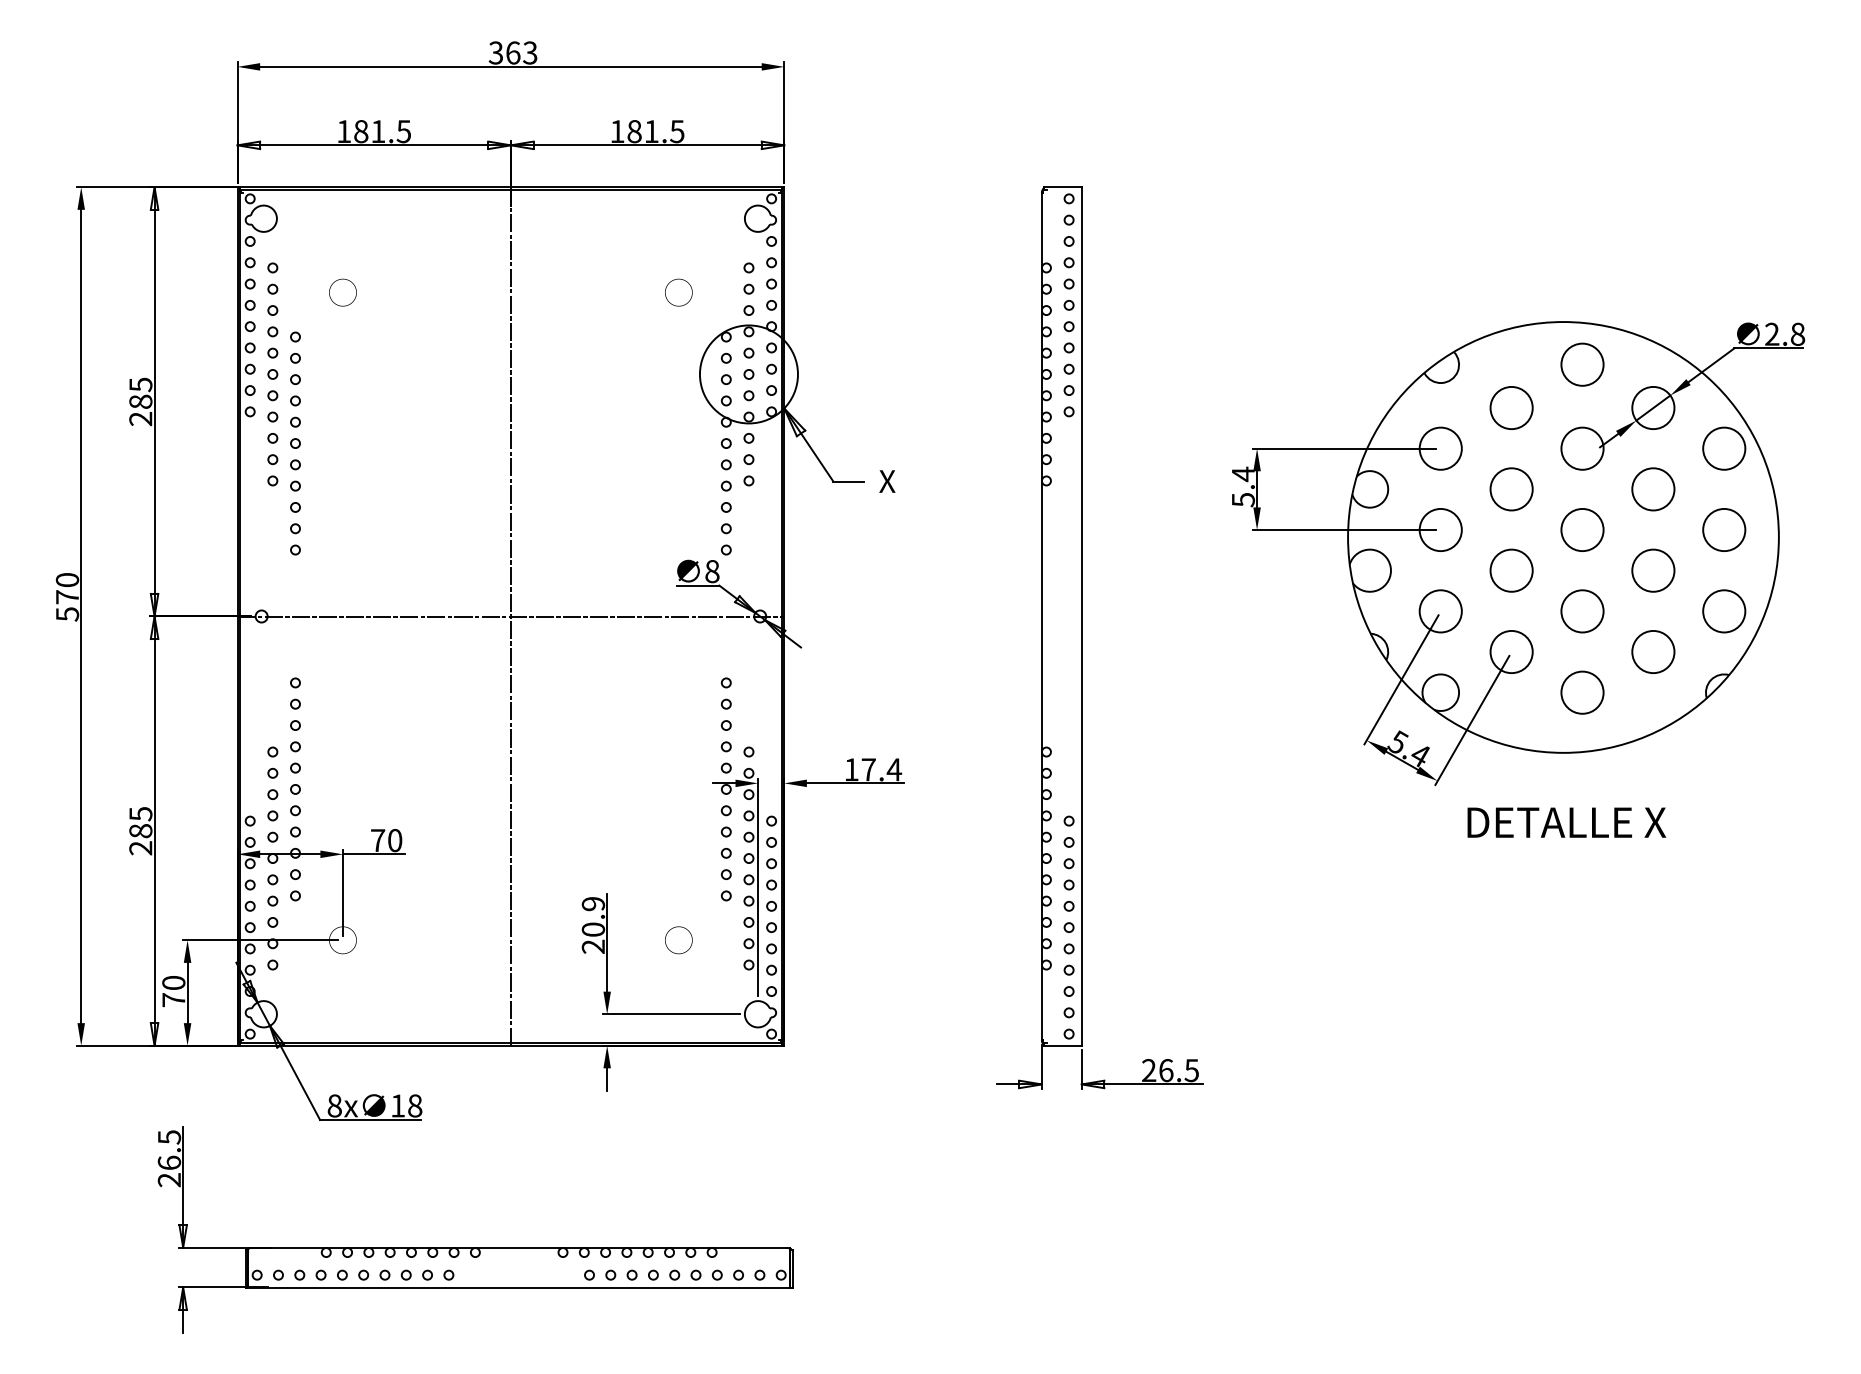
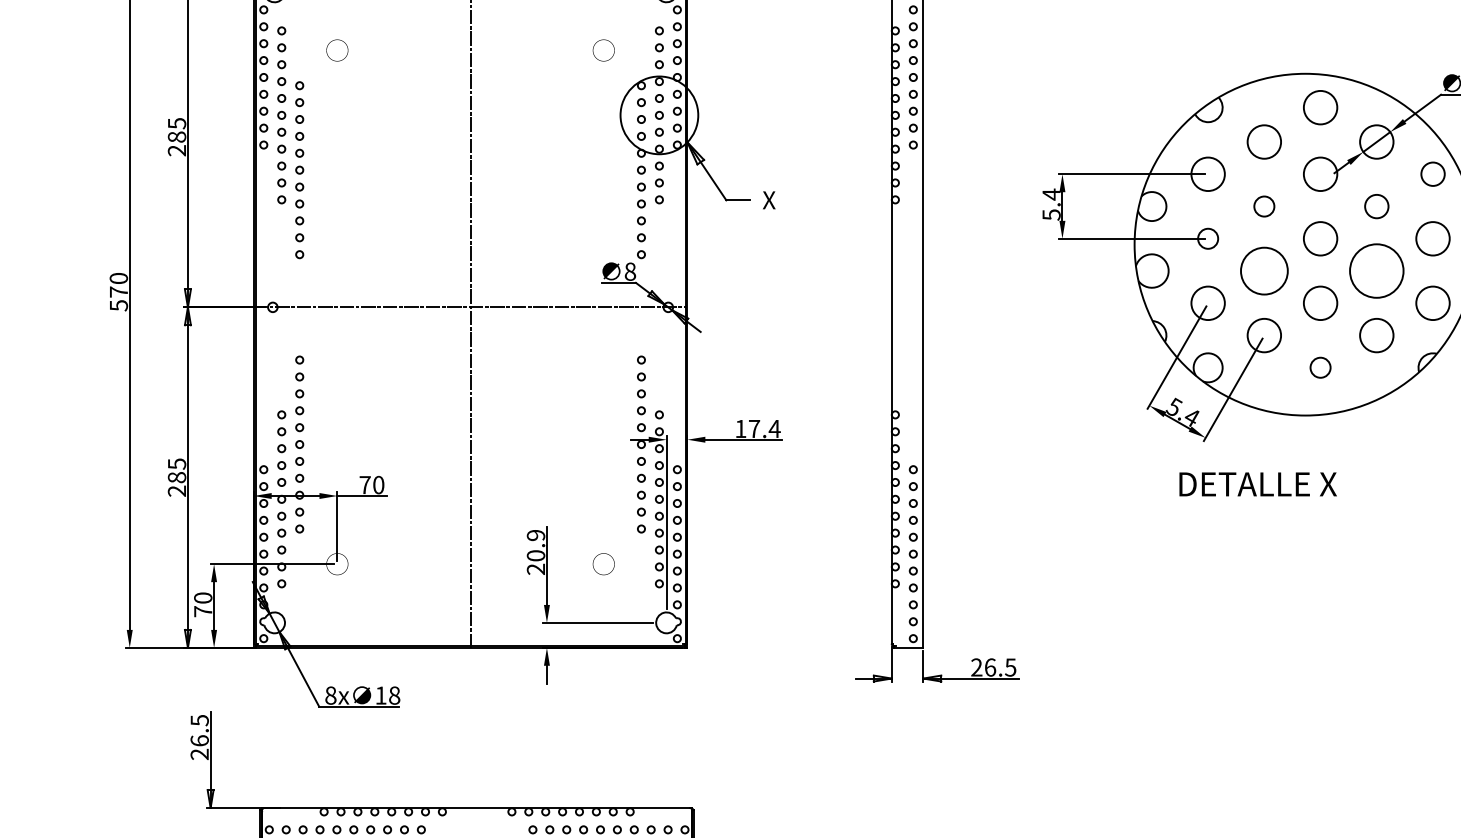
circle: (1724, 448) -> (1433, 174), size x0.7
circle: (1511, 489) -> (1264, 206), size x0.6
circle: (1653, 489) -> (1376, 206), size x0.7
circle: (1440, 529) -> (1207, 238), size x0.6
circle: (1511, 570) -> (1264, 270), size x1.4
circle: (1653, 570) -> (1376, 270), size x1.6
circle: (1582, 692) -> (1320, 367), size x0.6
text: (1566, 822) -> (1257, 484), moved

